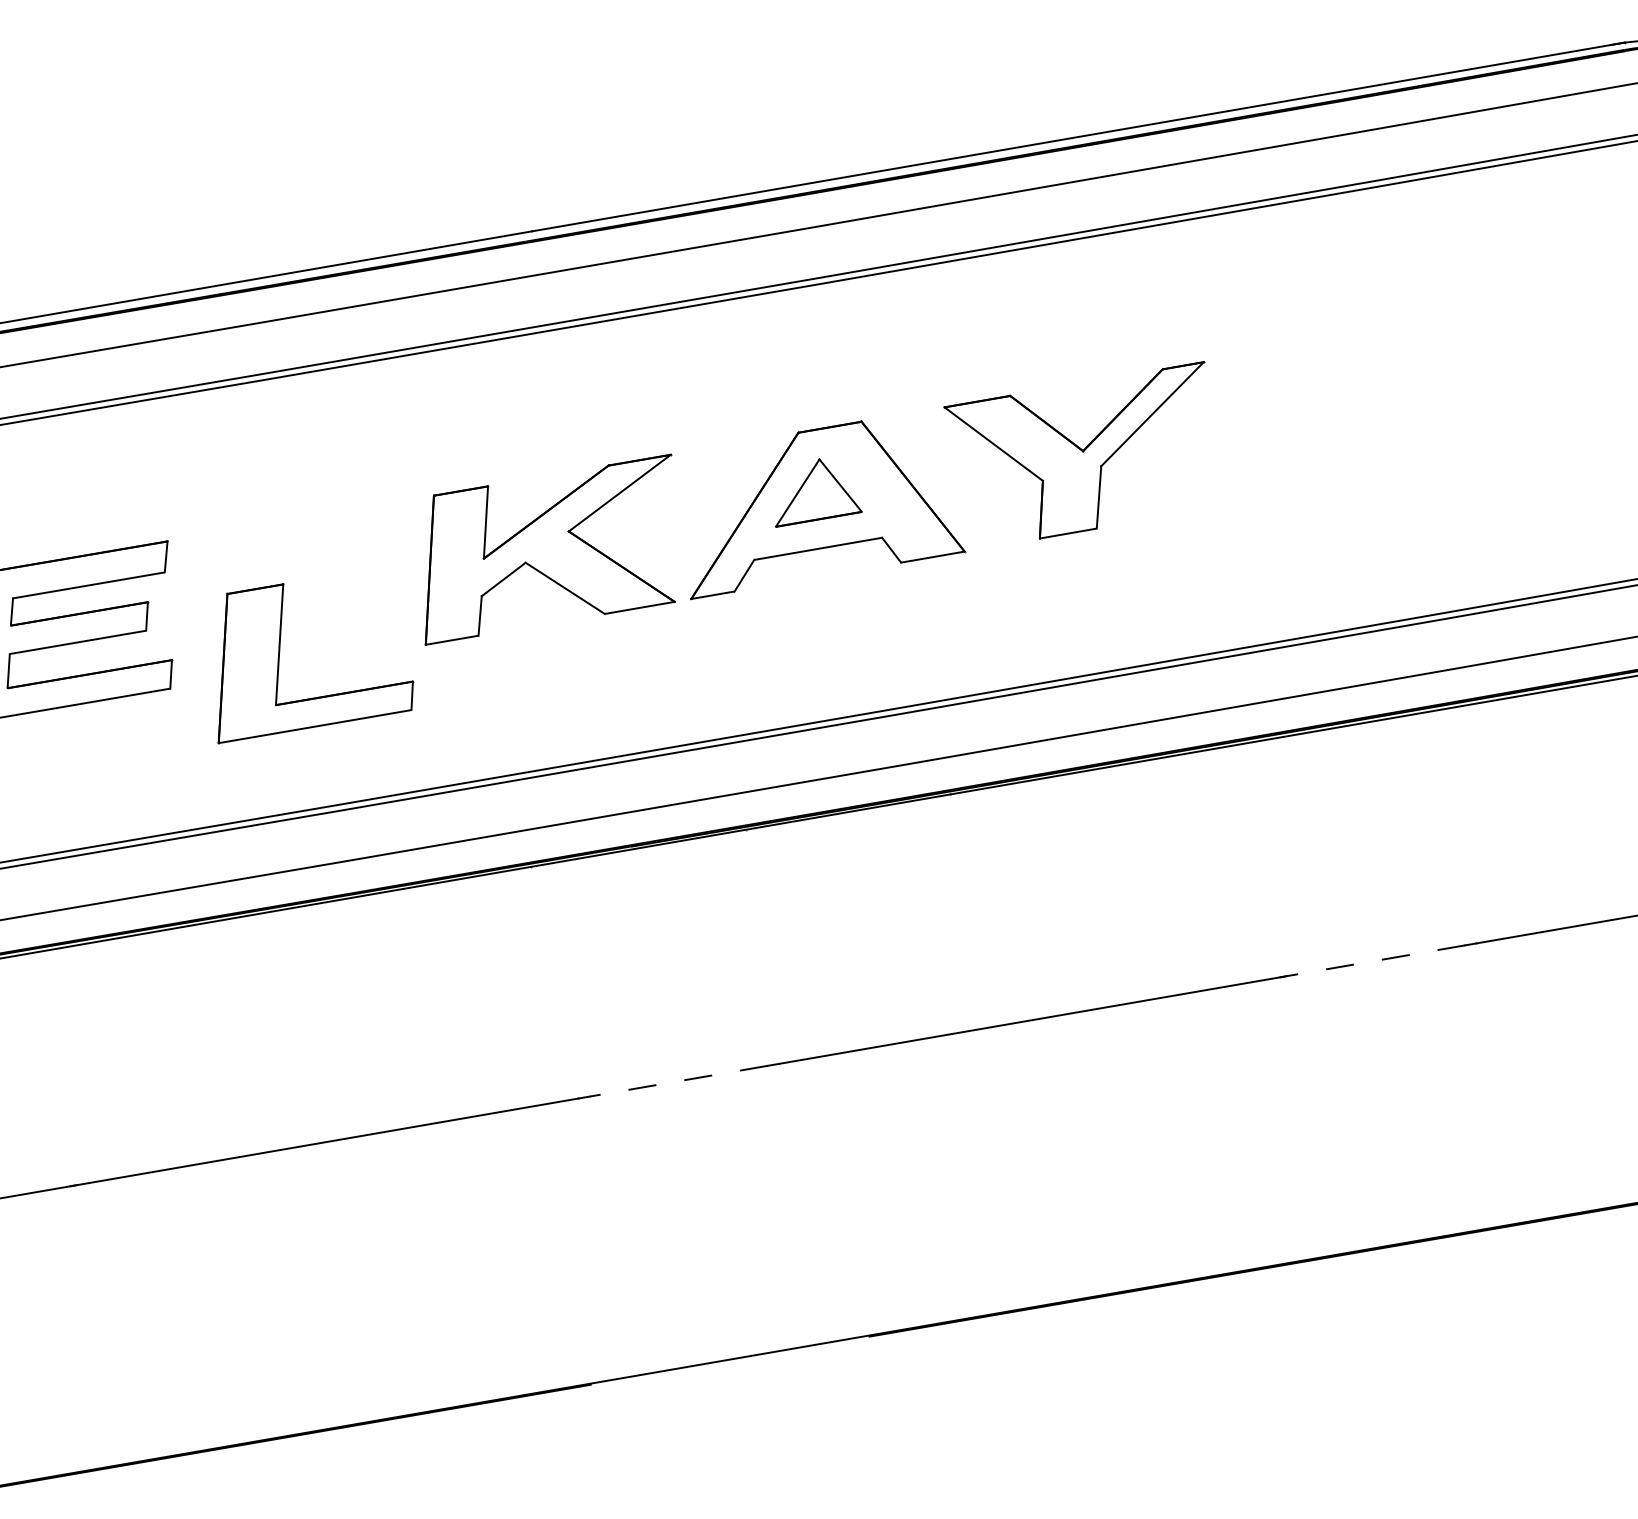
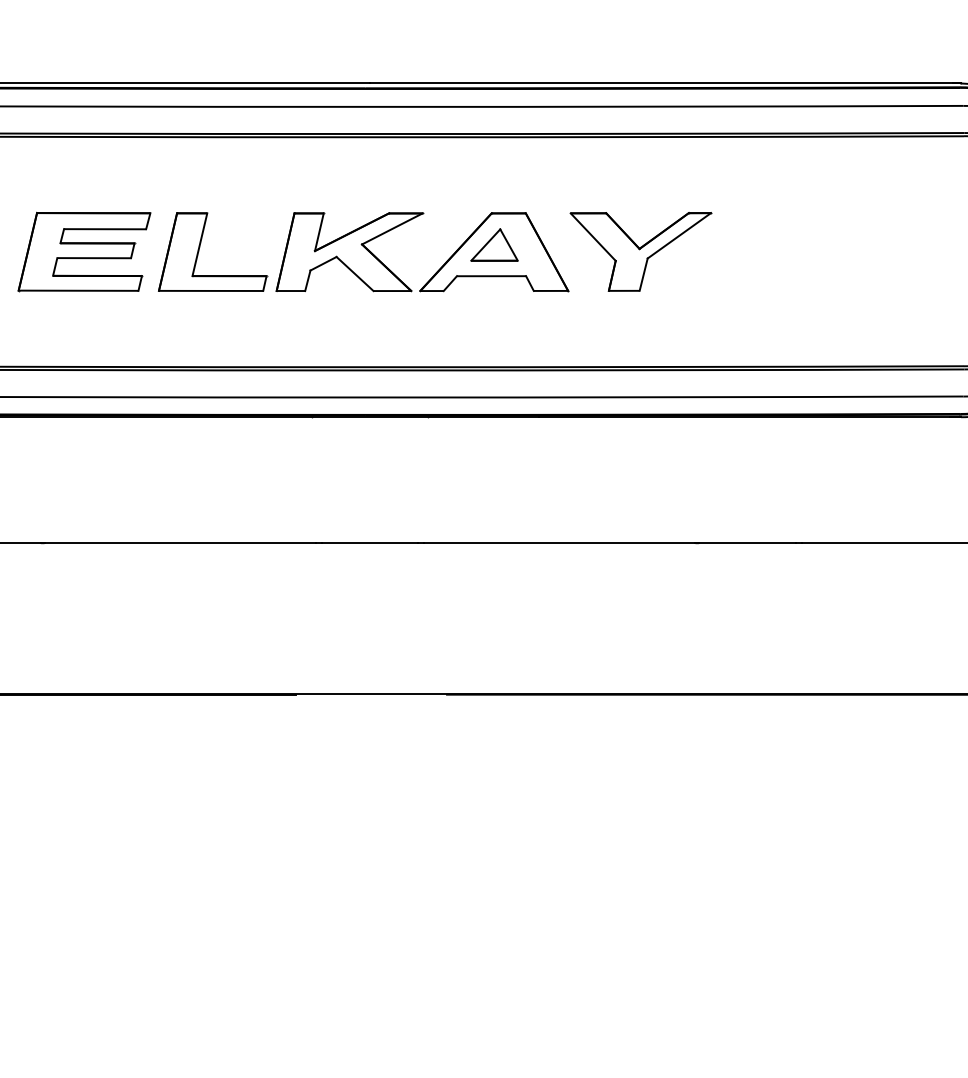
part: (281, 649) -> (200, 247), moved
line: (1374, 961) -> (746, 543), dashed -> solid
line: (678, 1081) -> (369, 543), dashed -> solid

